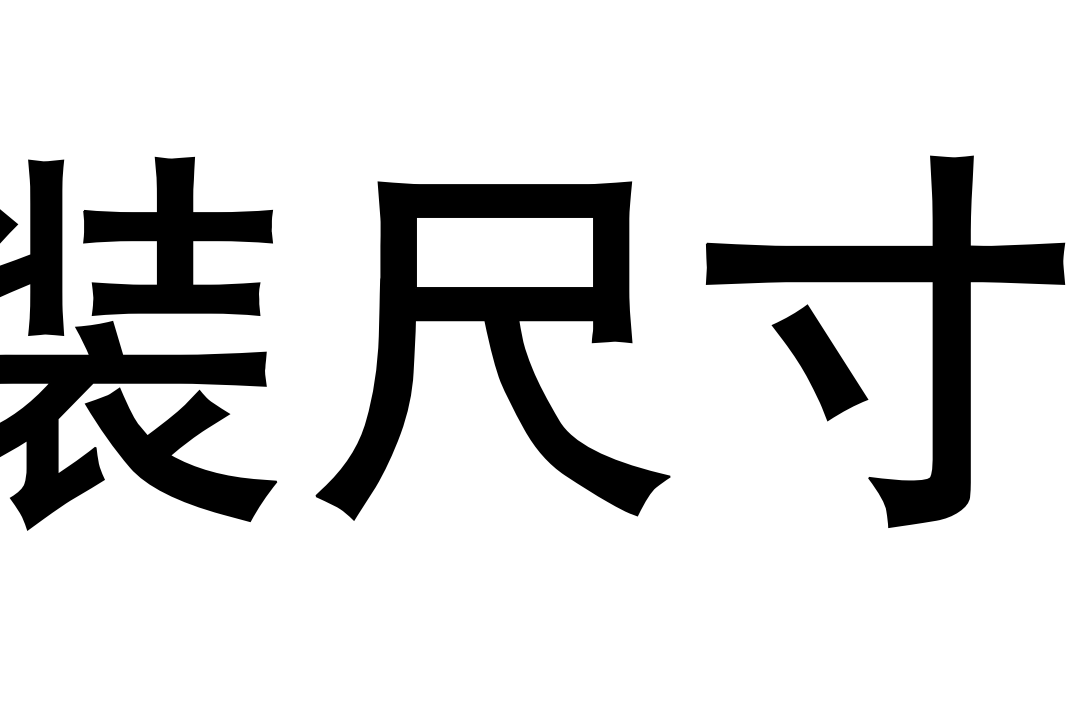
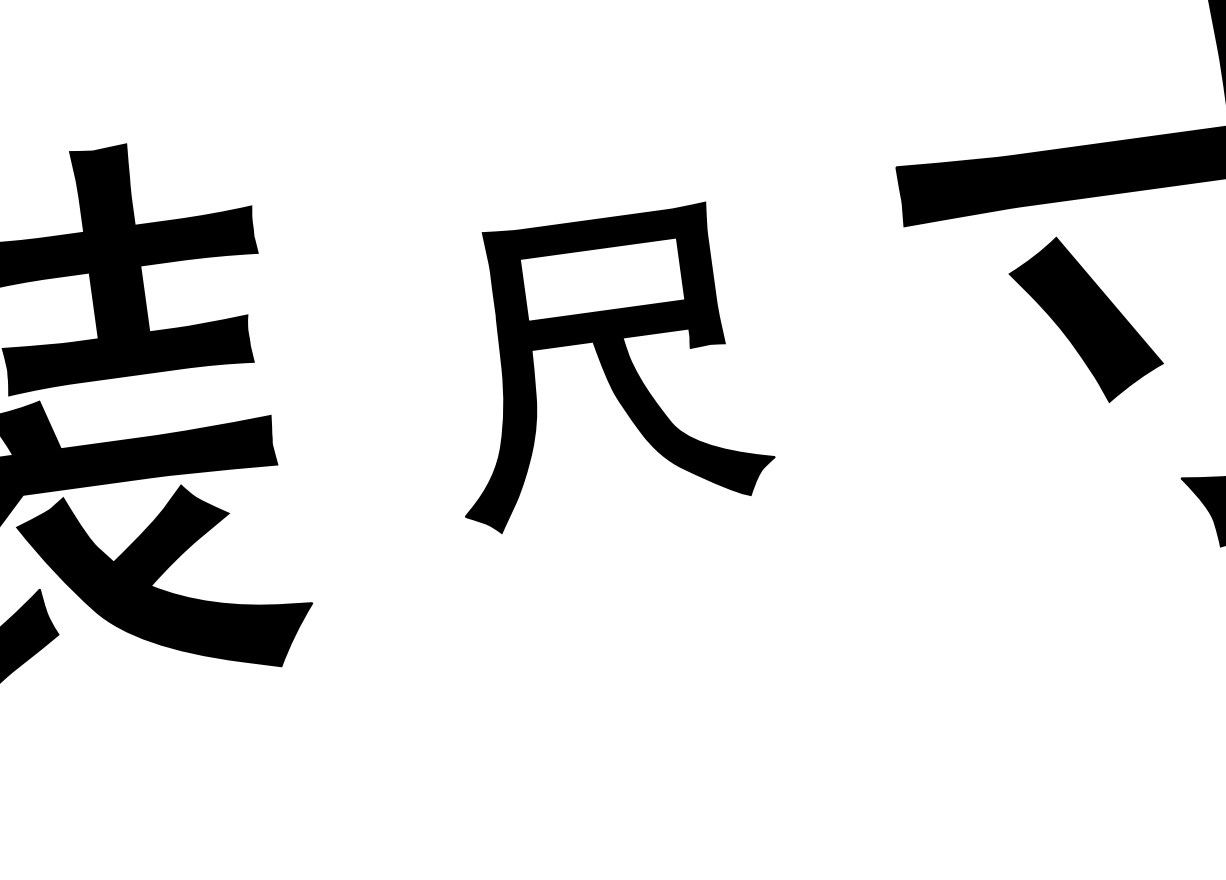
part: (492, 350) -> (603, 367), size x0.6

